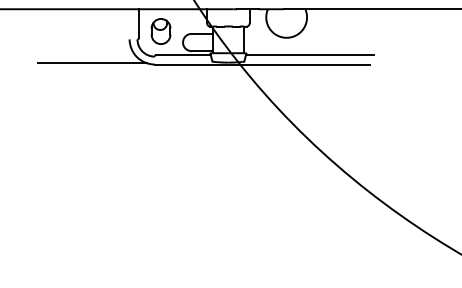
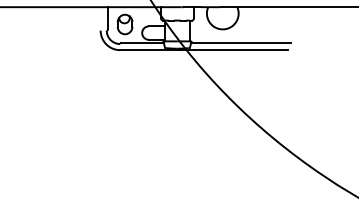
line: (92, 63) -> (71, 49), removed

